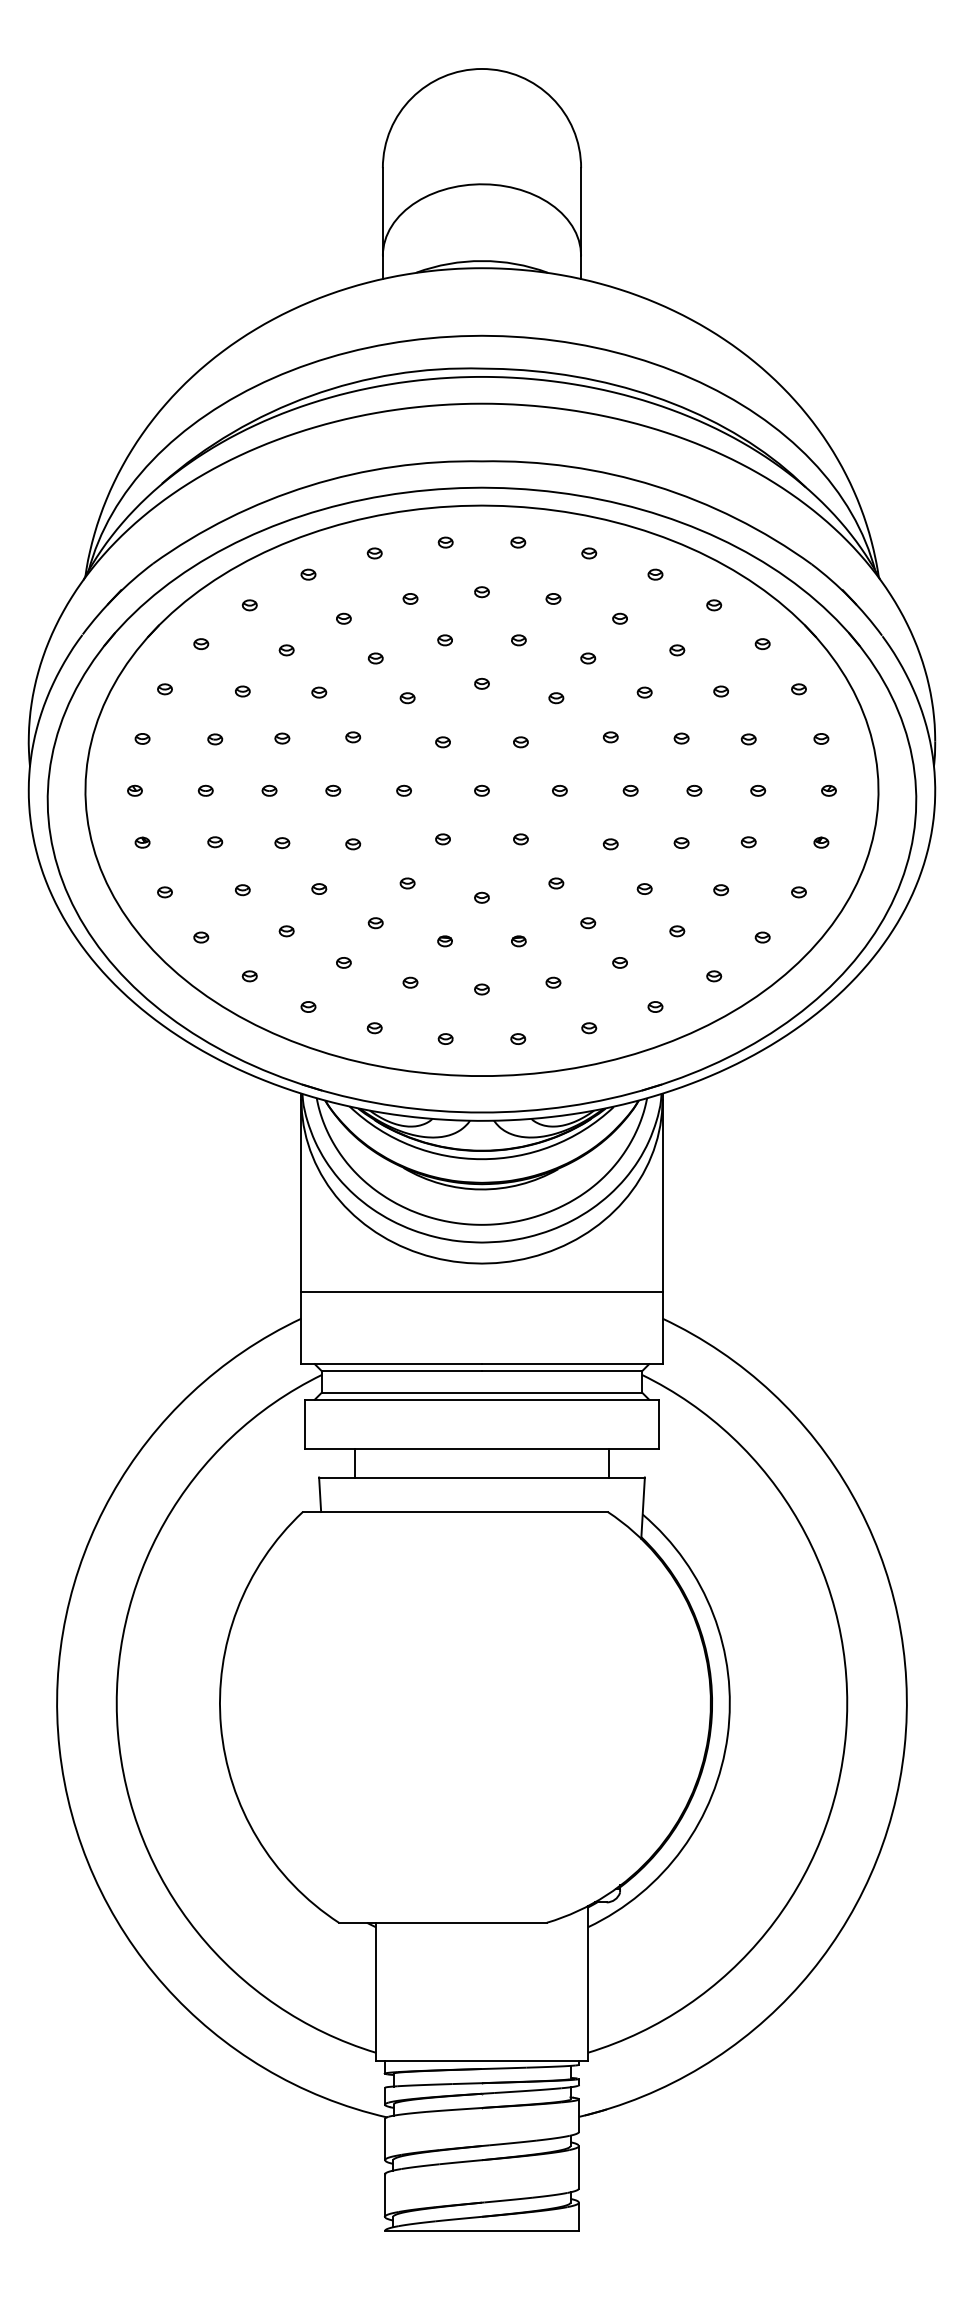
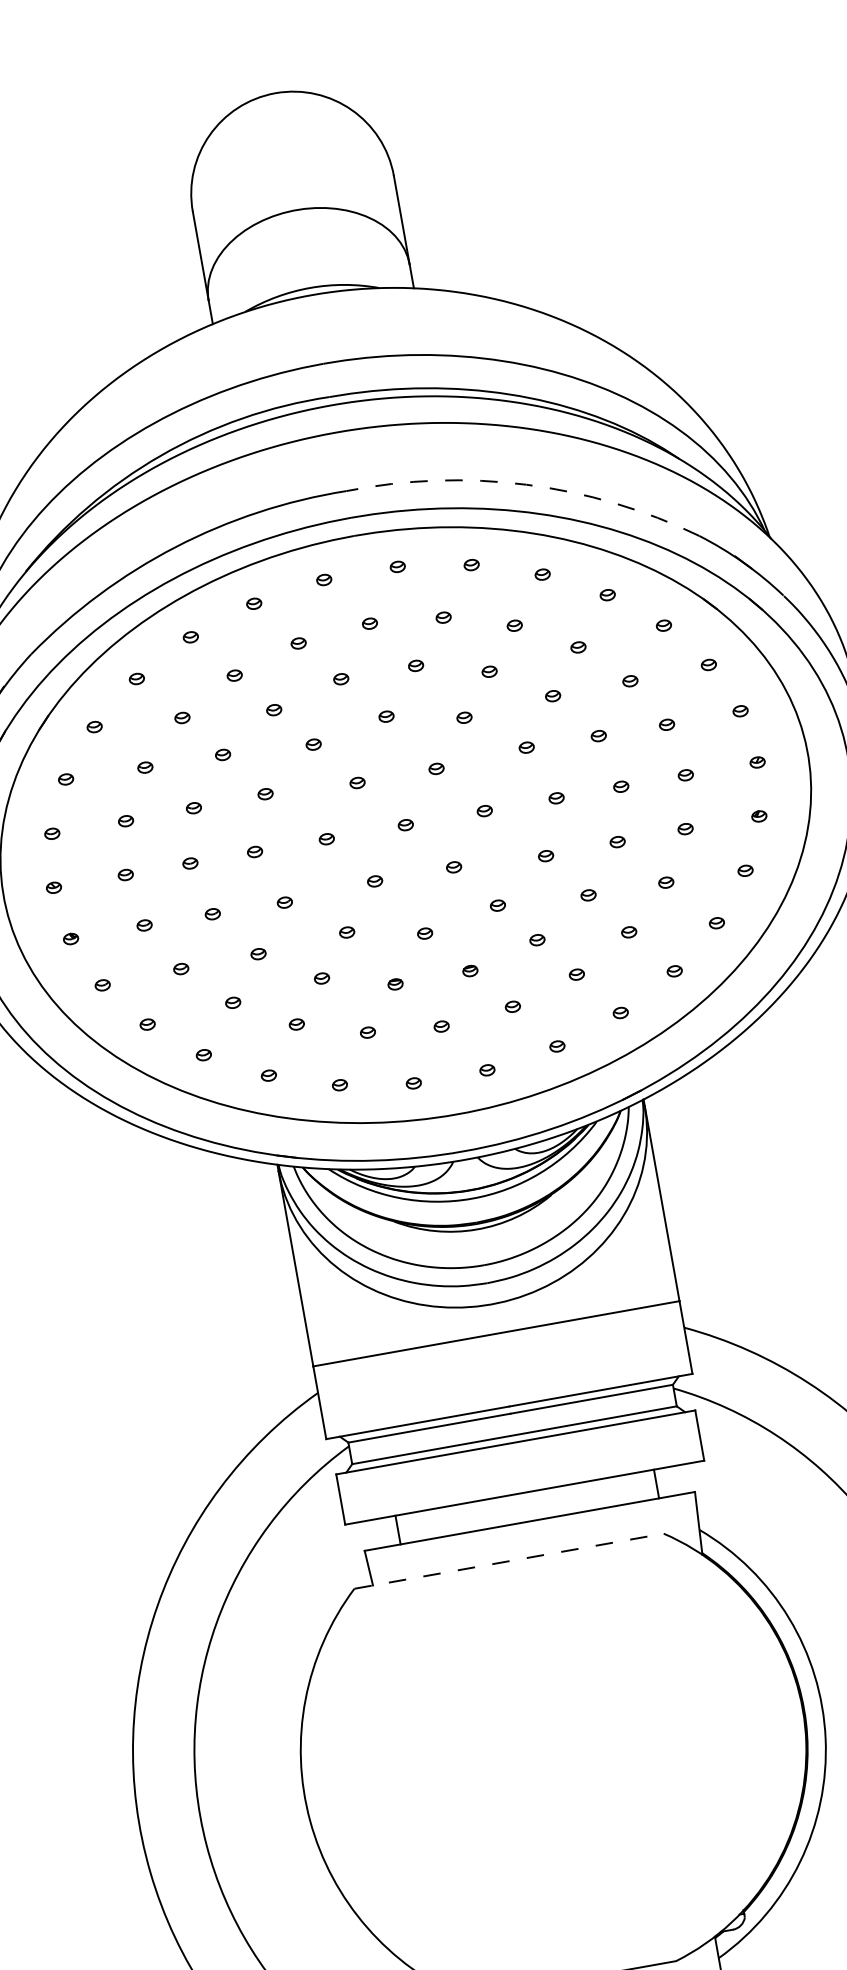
arc: (655, 485) -> (526, 484), solid -> dashed
line: (455, 1512) -> (509, 1561), solid -> dashed

